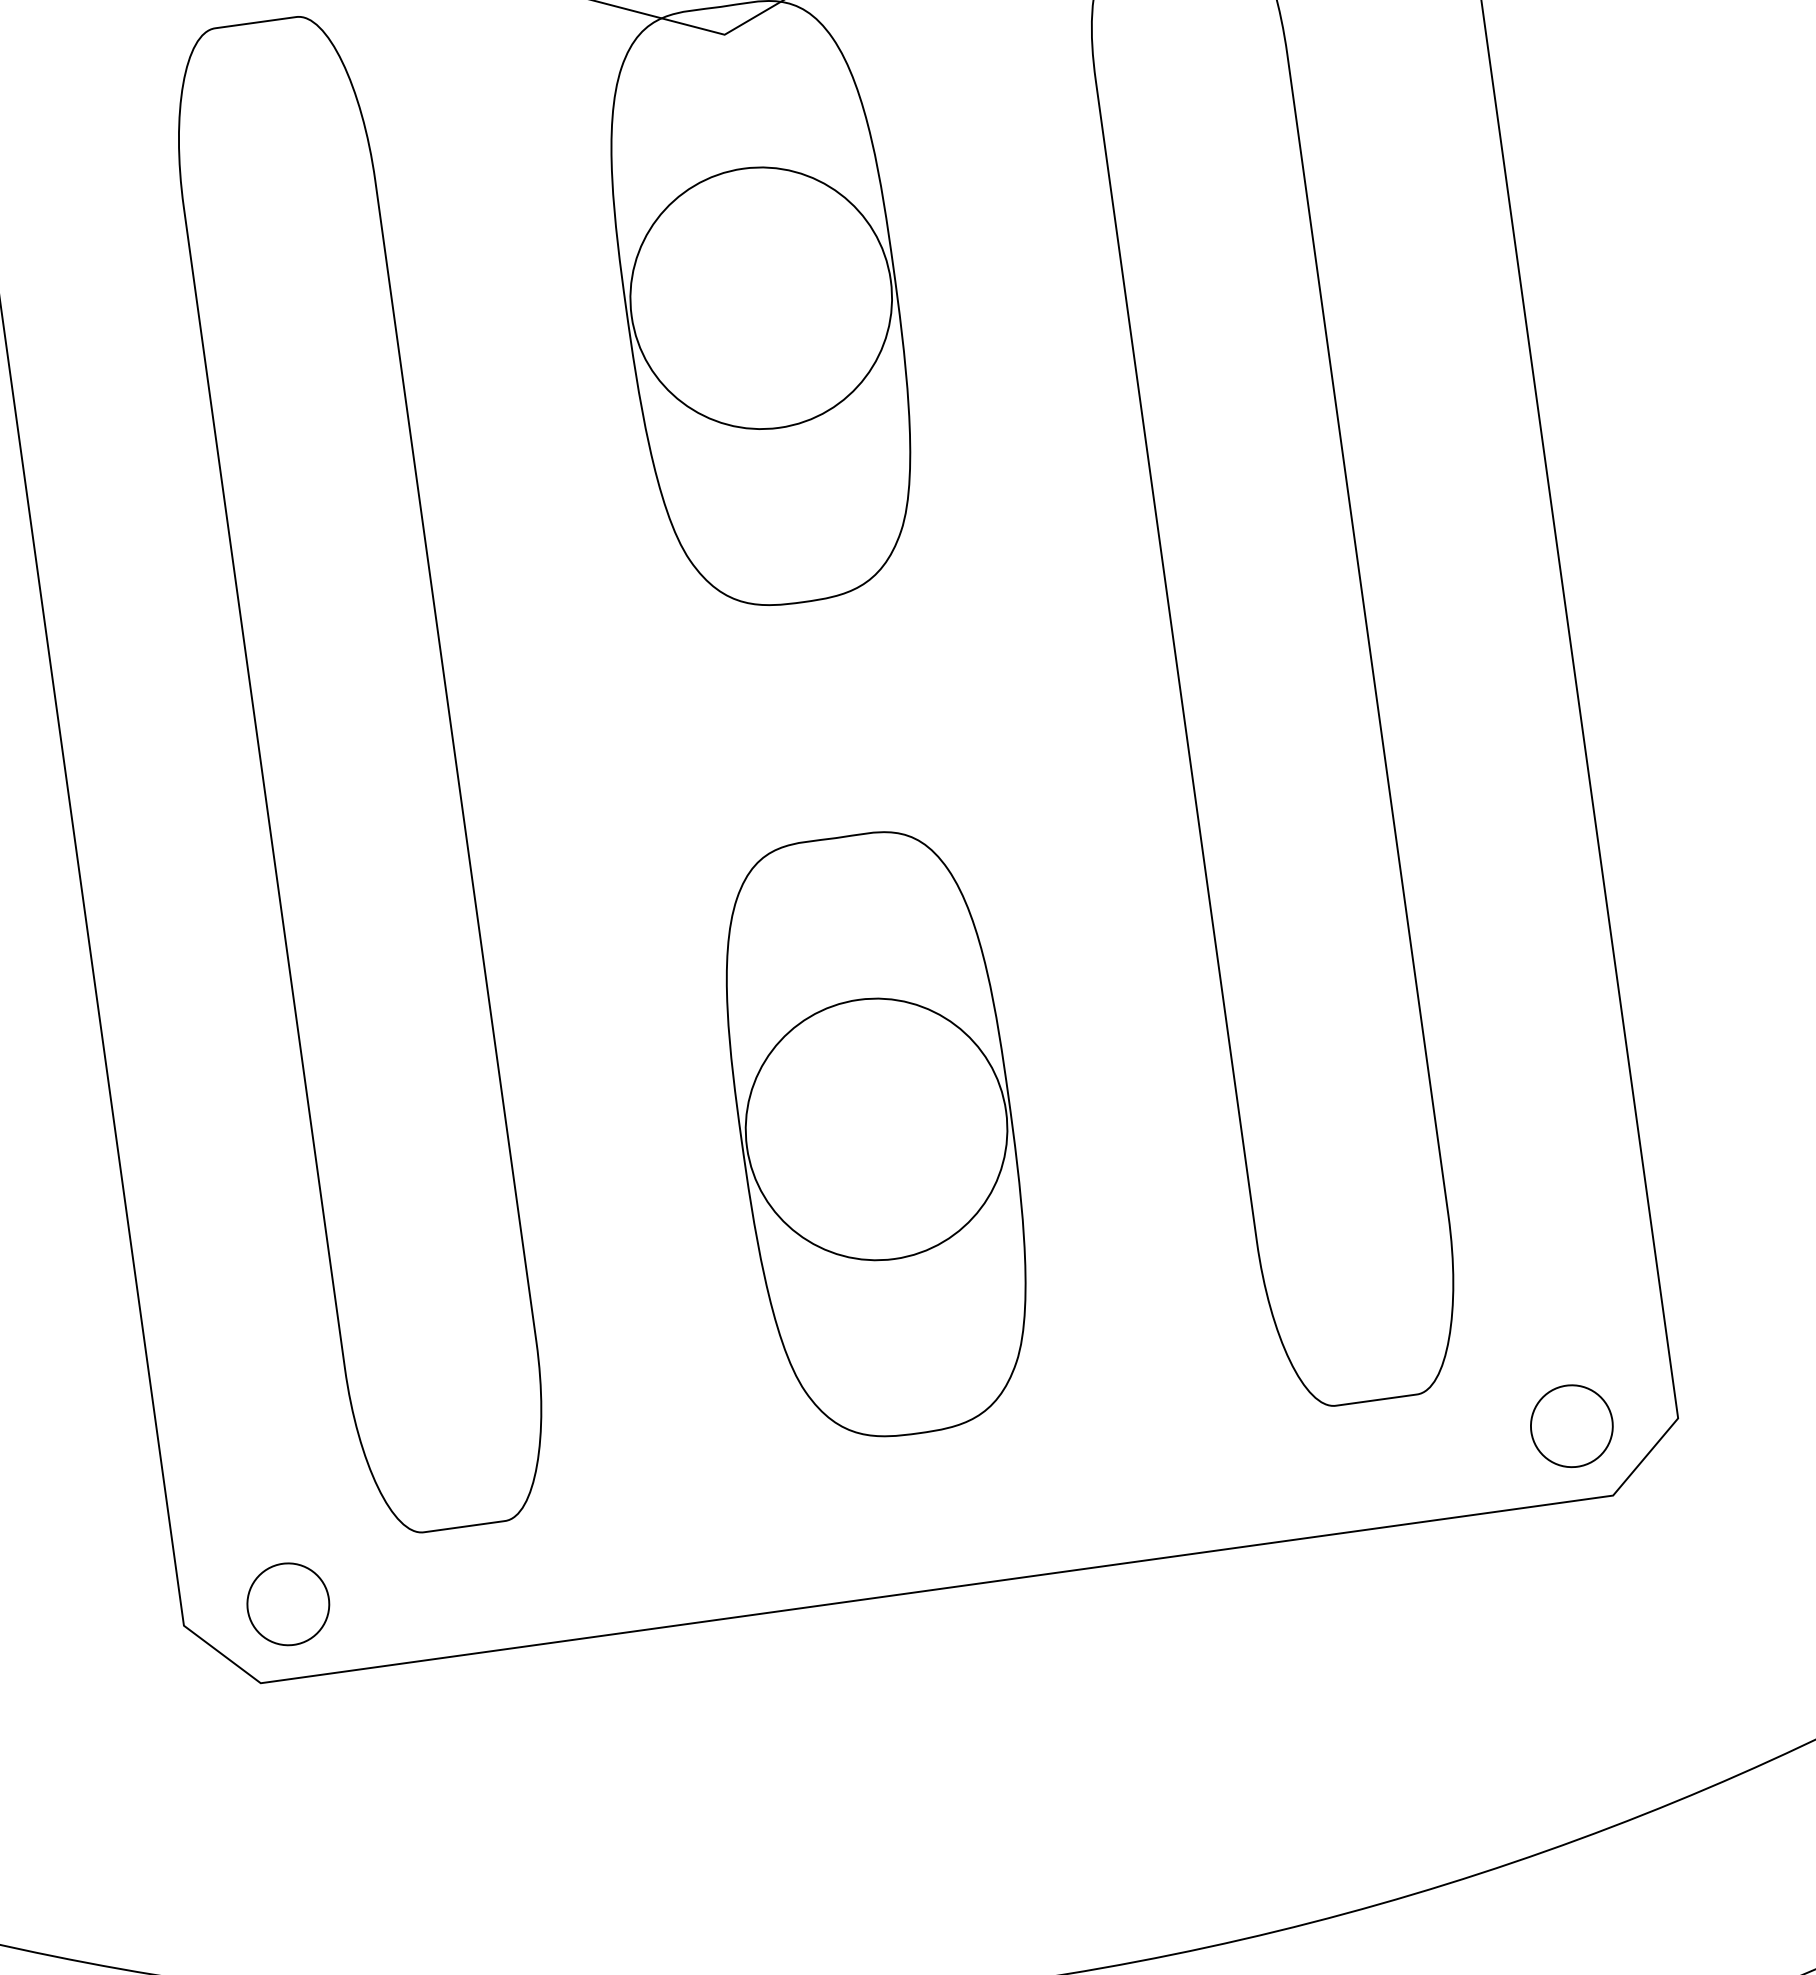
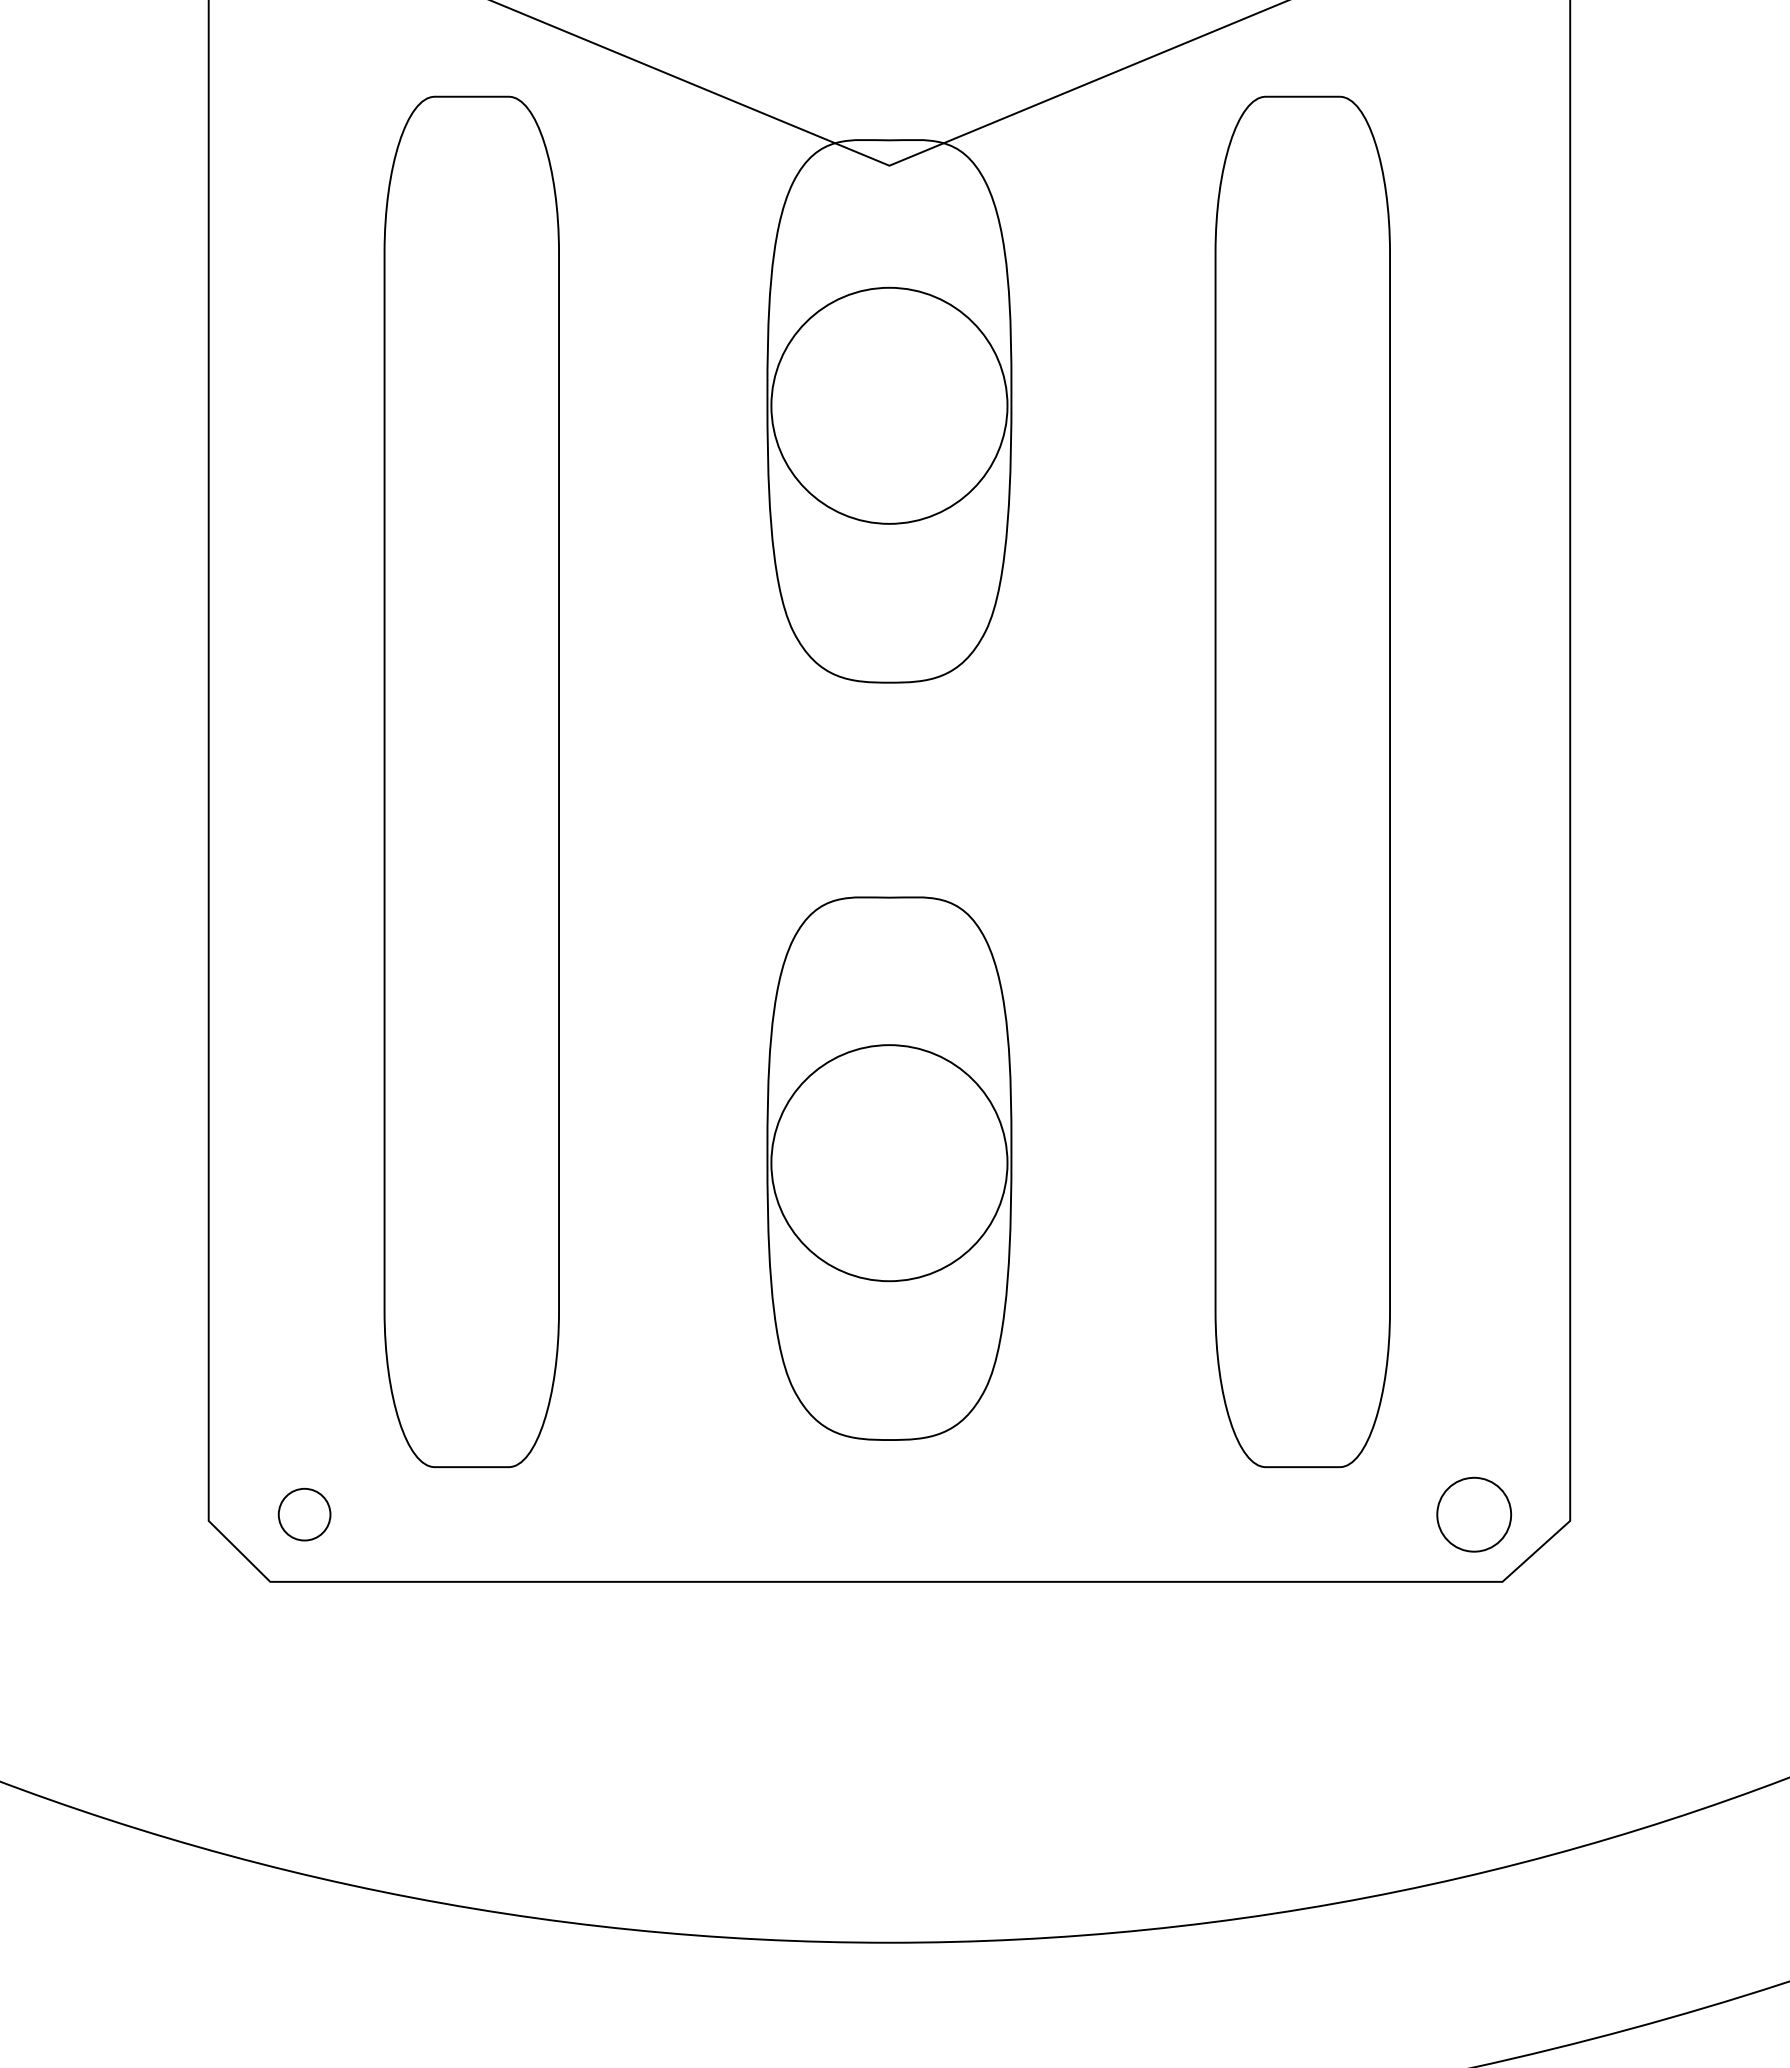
part: (288, 1604) -> (304, 1514), size x0.7

